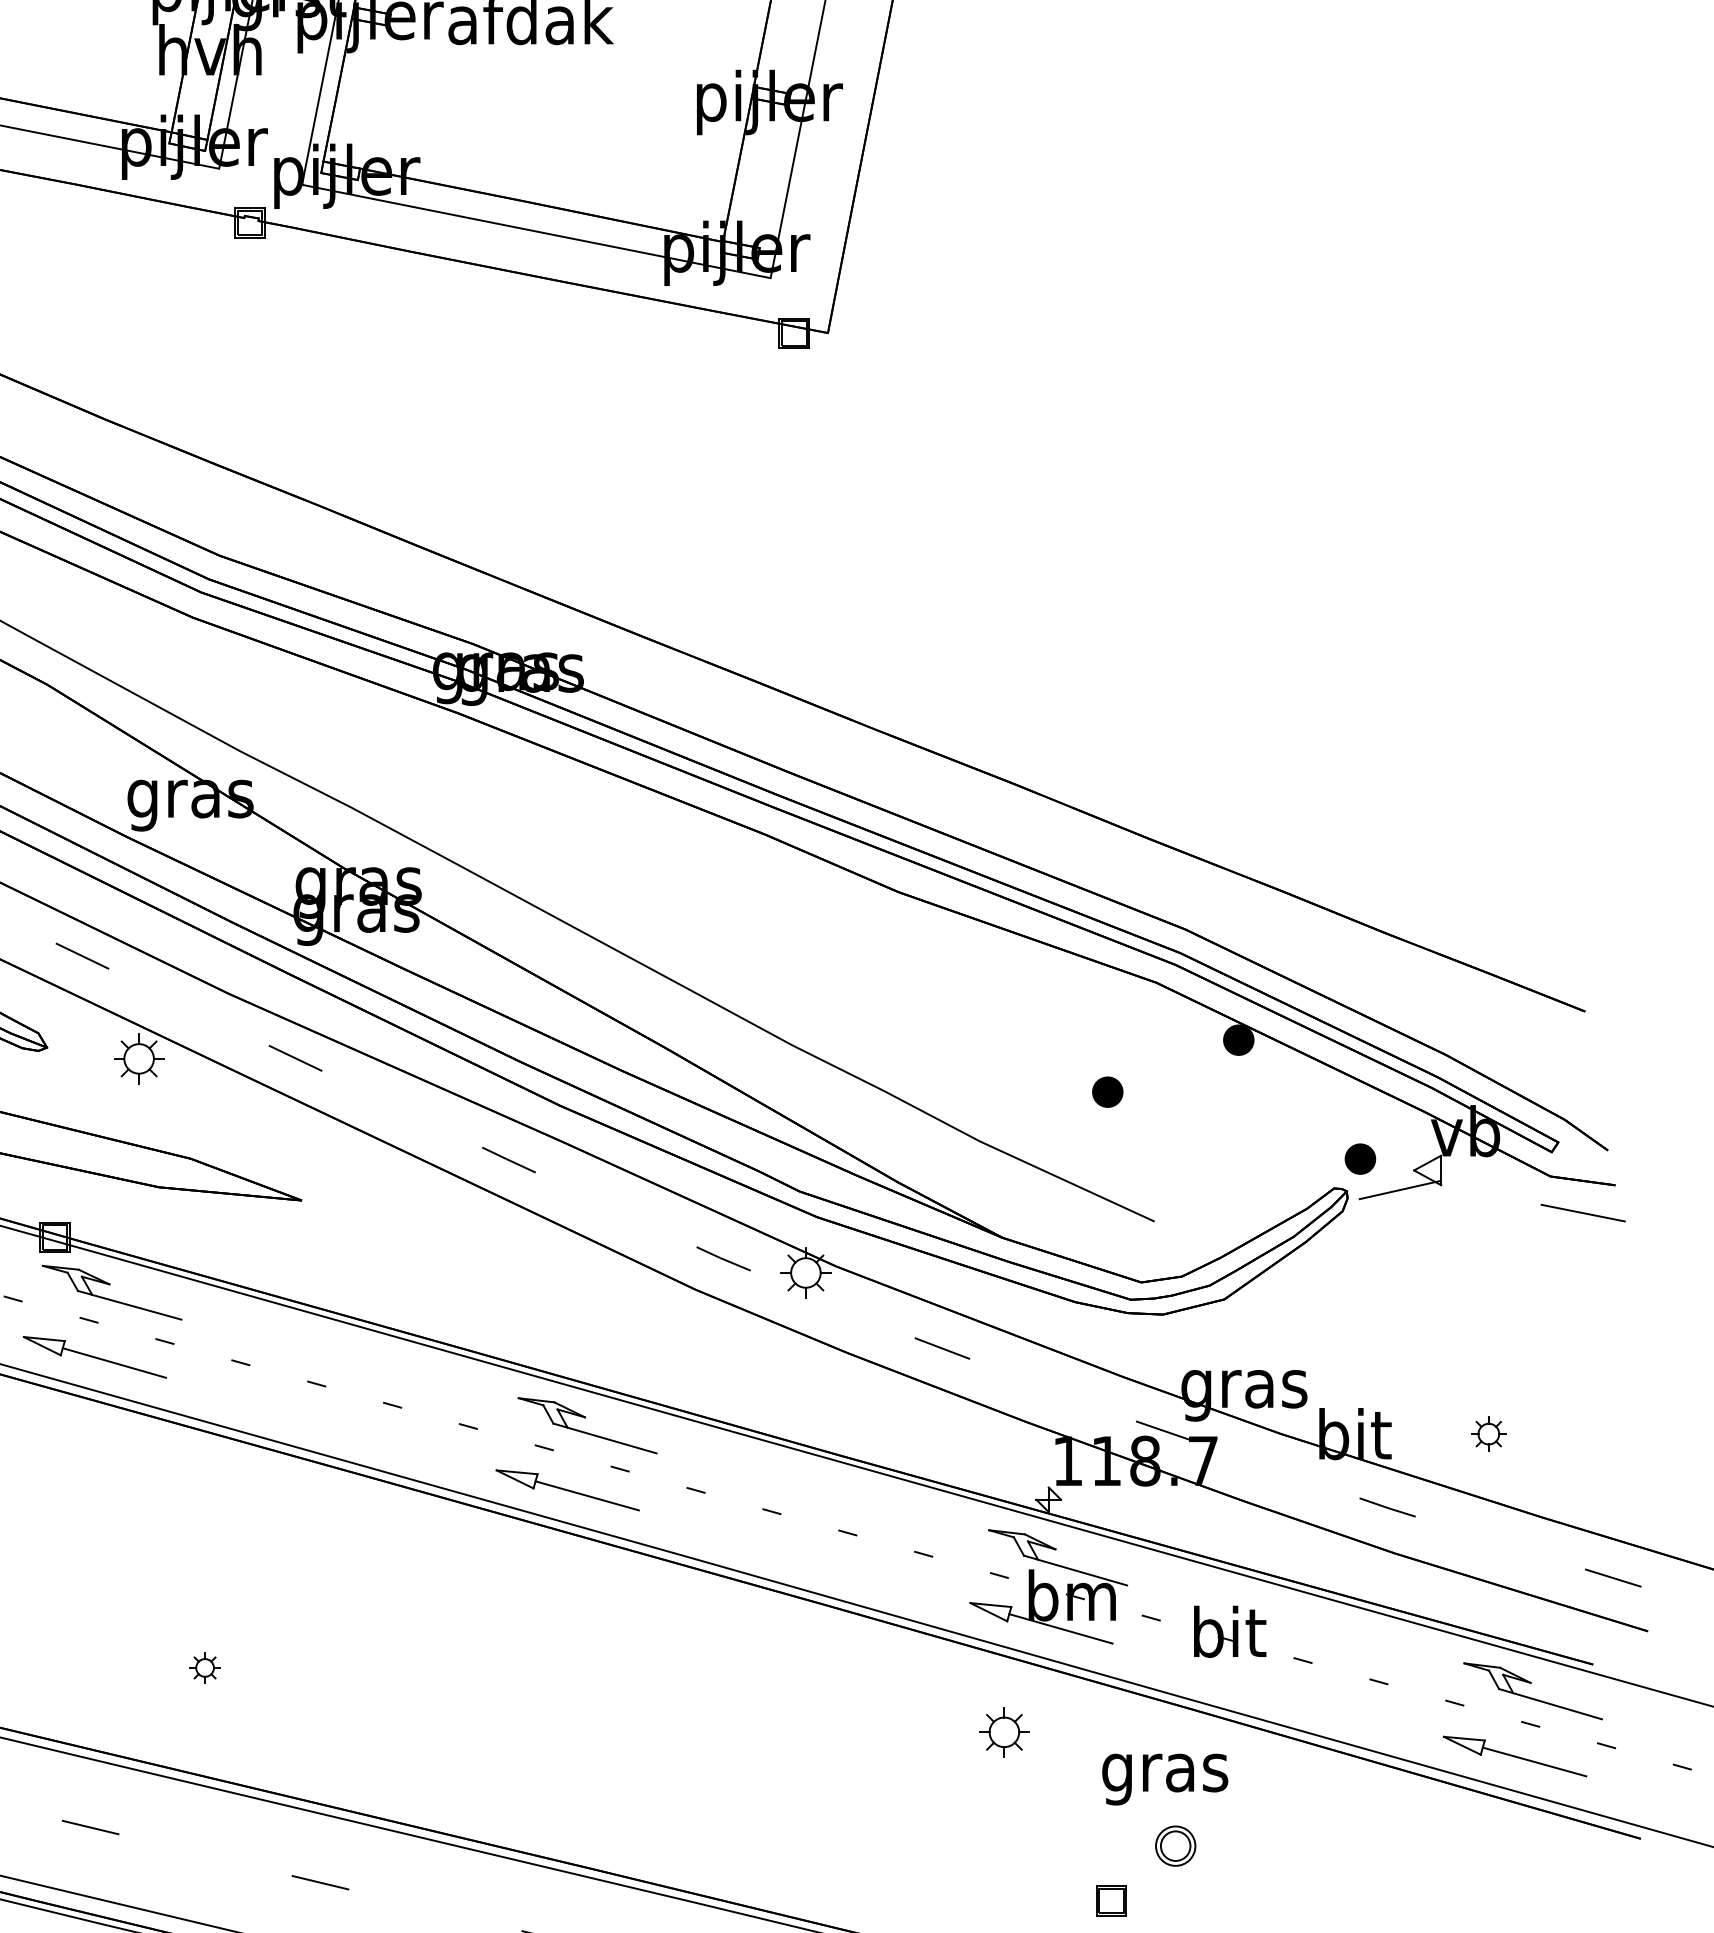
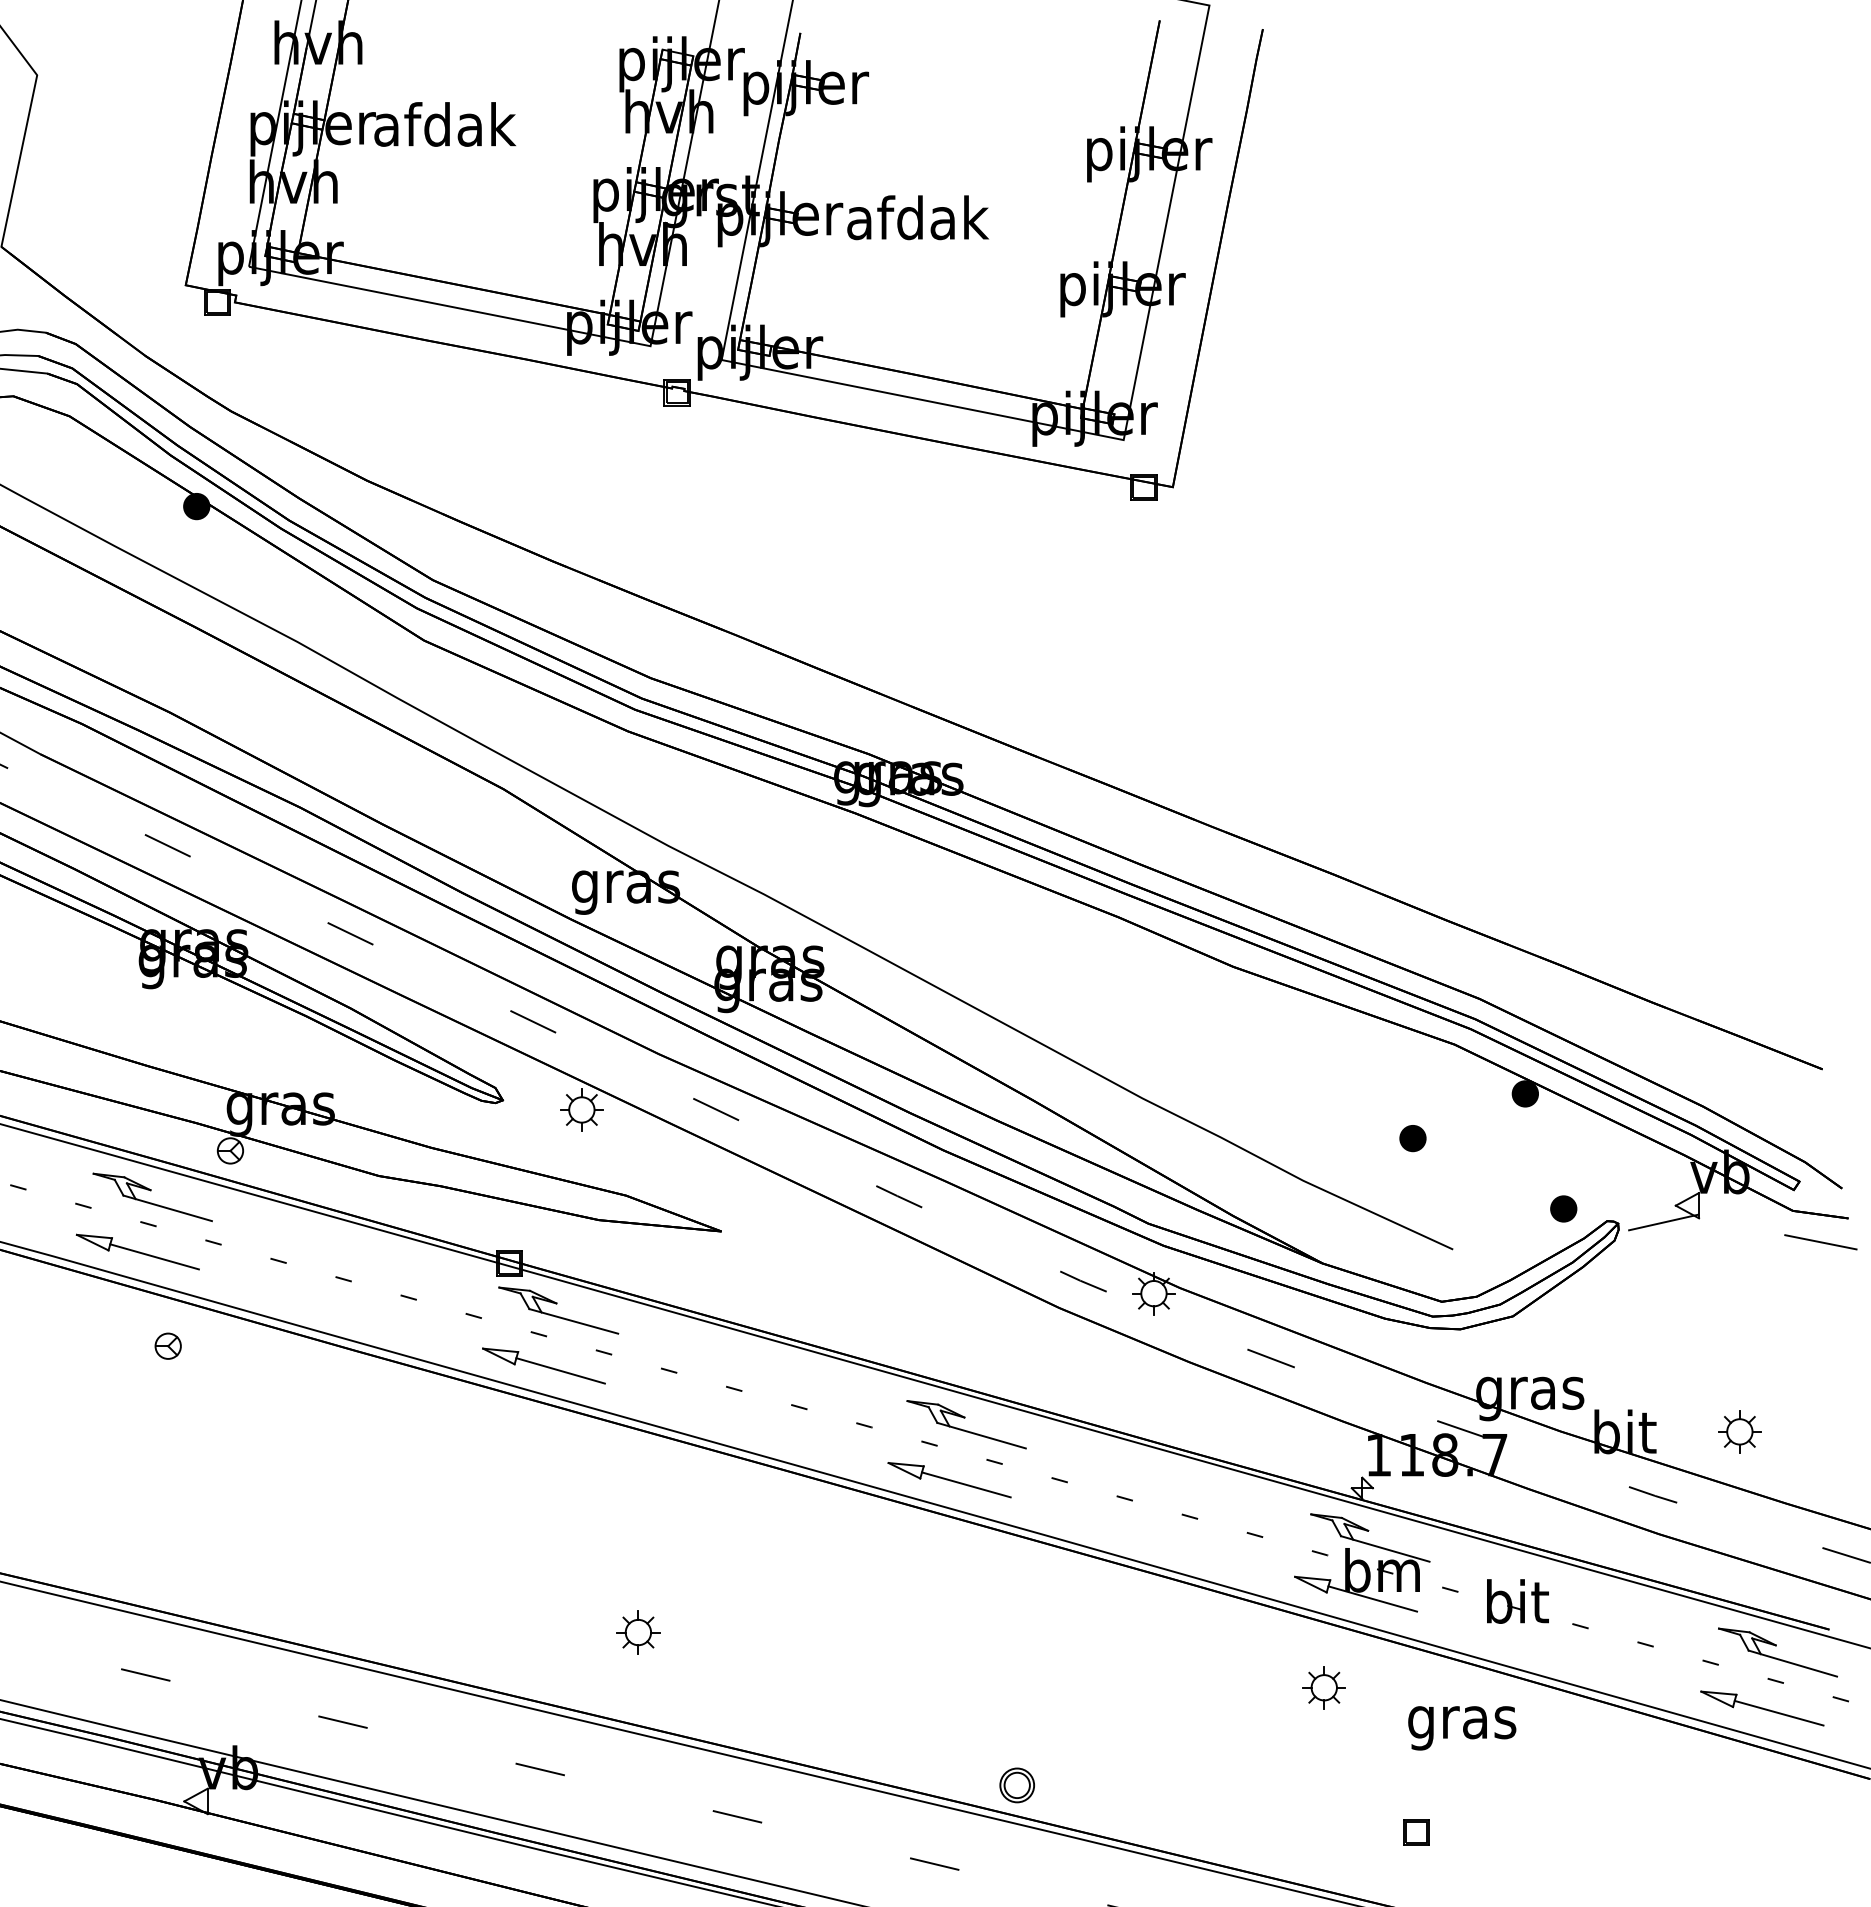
part: (1360, 1158) -> (1563, 1208), moved
part: (1488, 1433) -> (1739, 1431), size x1.43
part: (205, 1667) -> (638, 1632), size x1.67
part: (1174, 1846) -> (1016, 1785), moved

